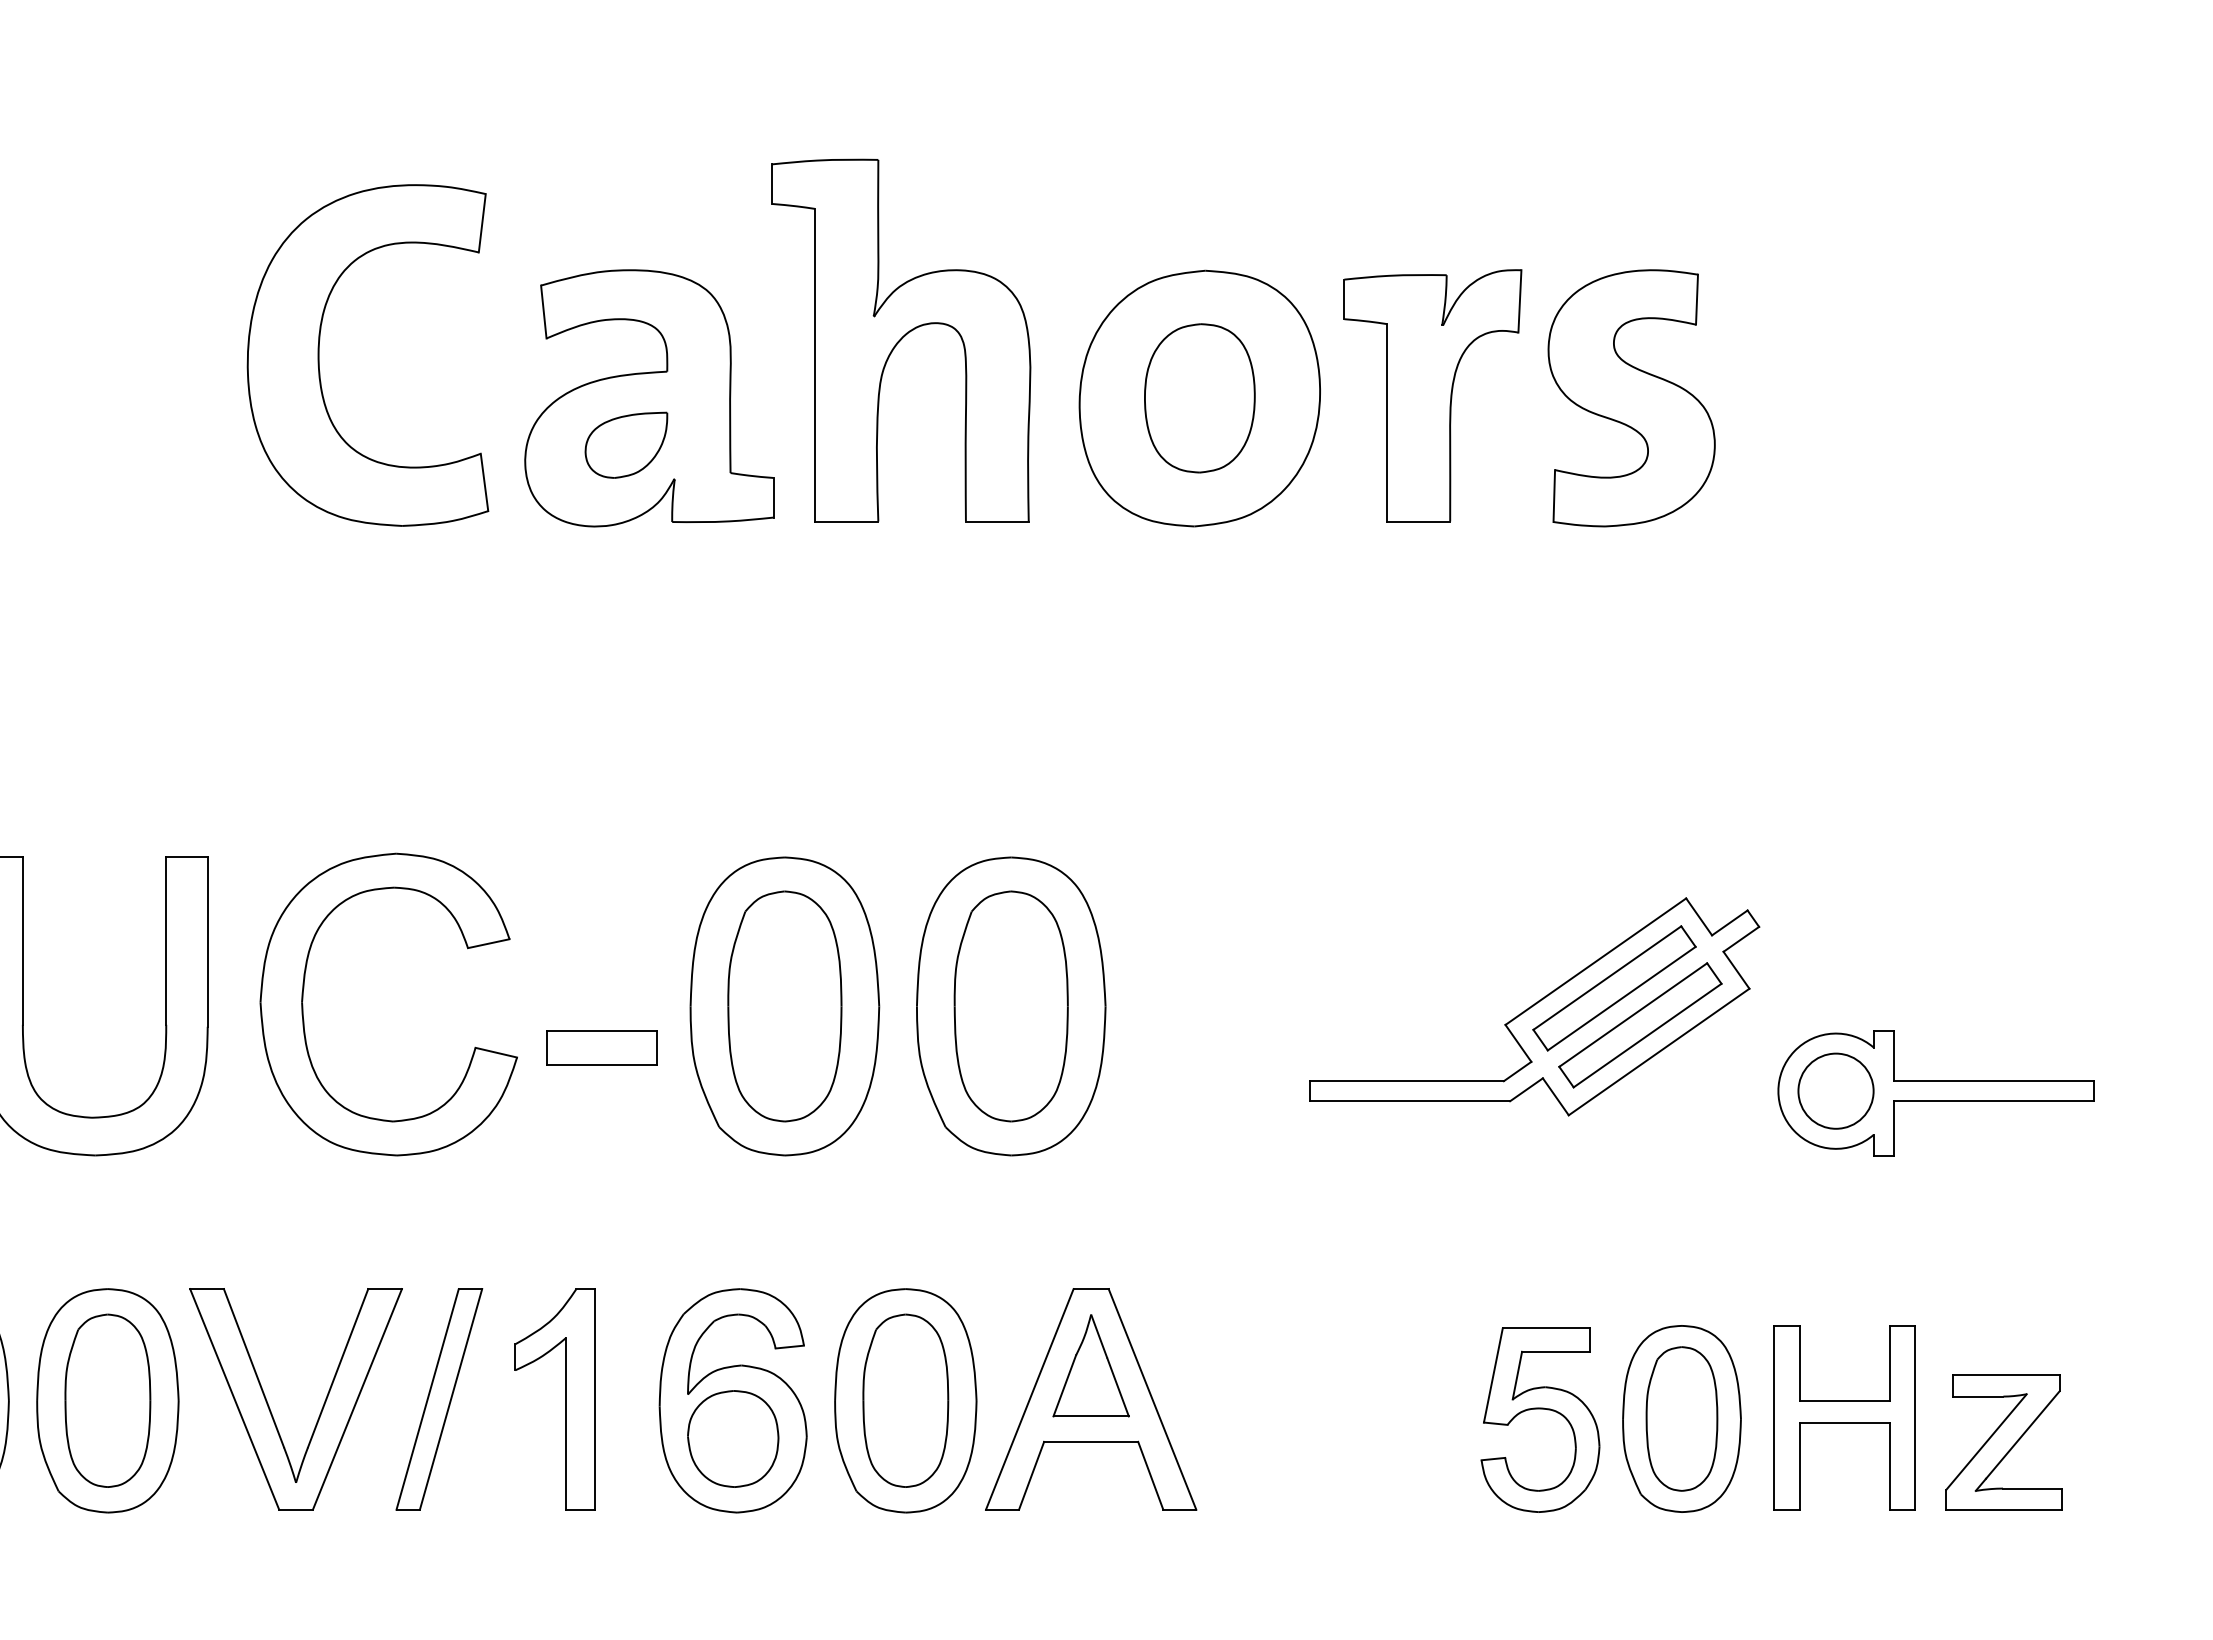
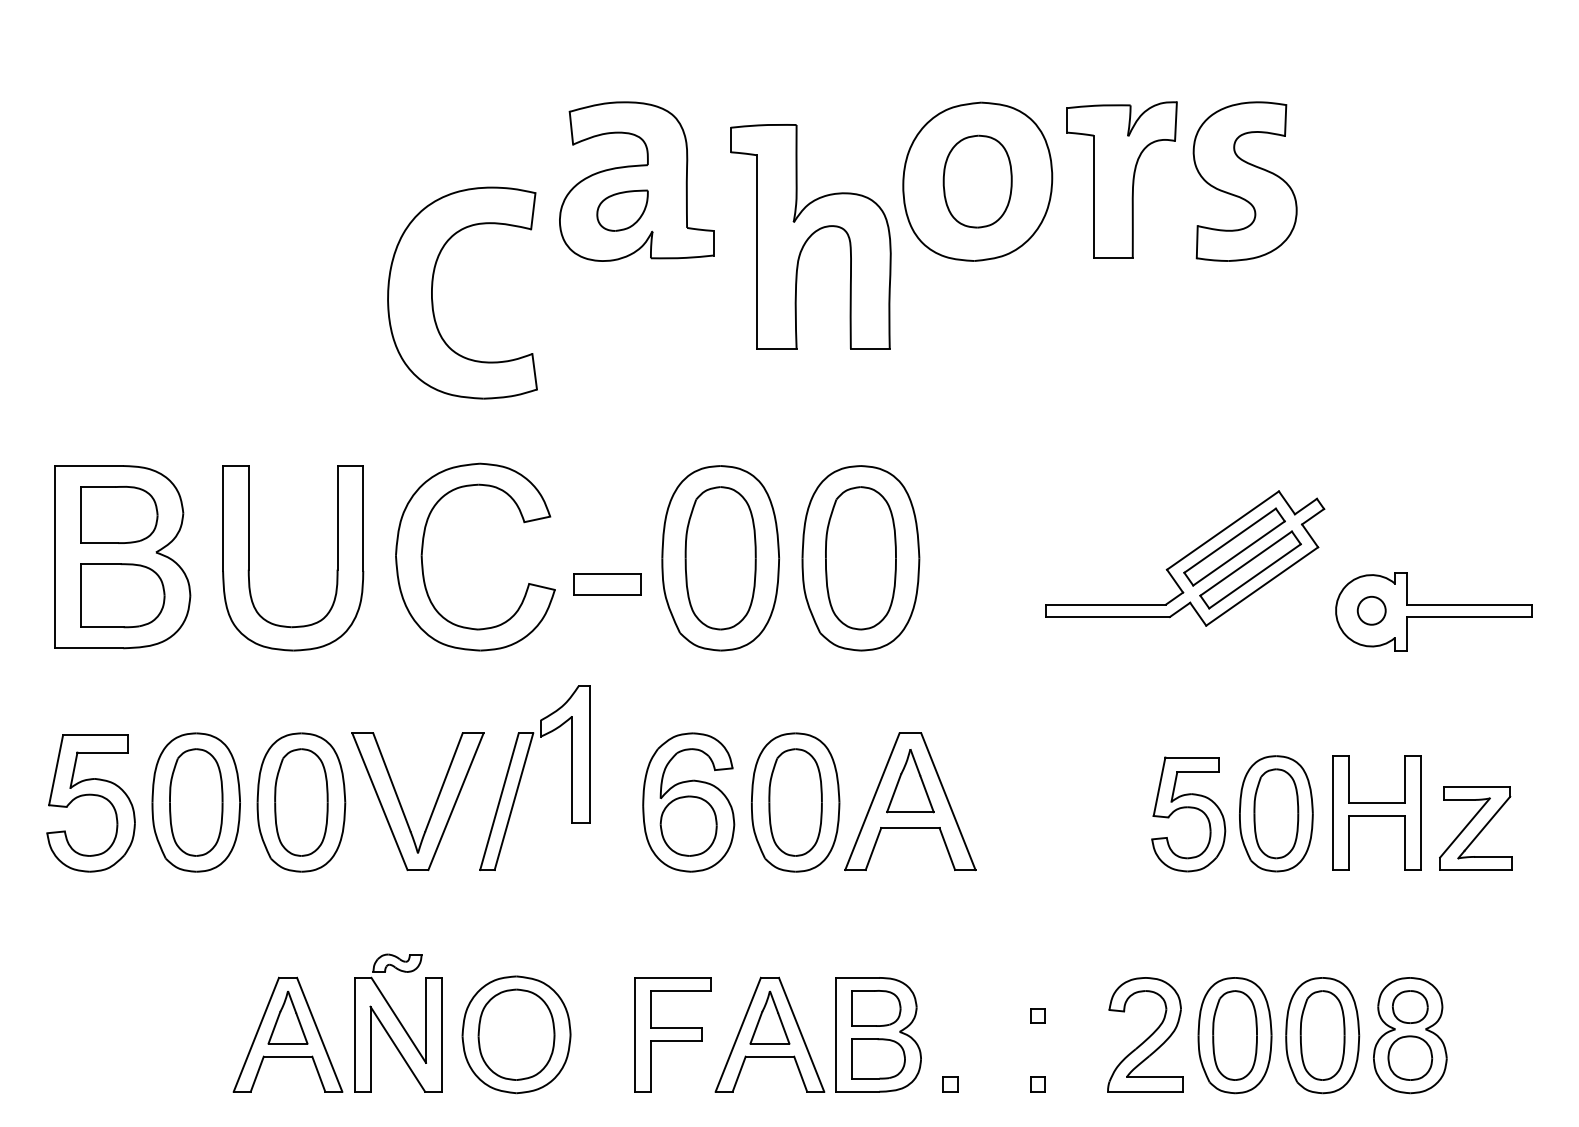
part: (900, 339) -> (810, 236), moved
part: (321, 343) -> (433, 285), moved
circle: (1835, 1090) -> (1371, 610), size x0.6
part: (555, 1399) -> (565, 754), moved

